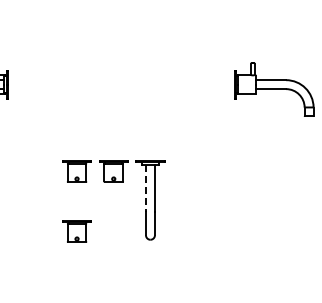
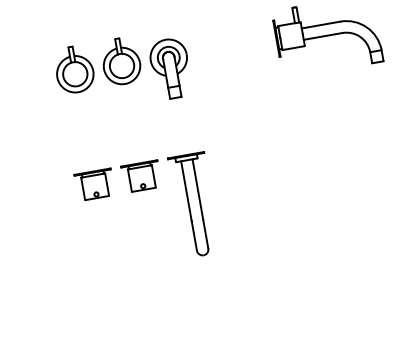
part: (113, 89) -> (122, 72), added
line: (146, 188) -> (187, 190), dashed -> solid
part: (76, 231) -> (107, 261), removed

